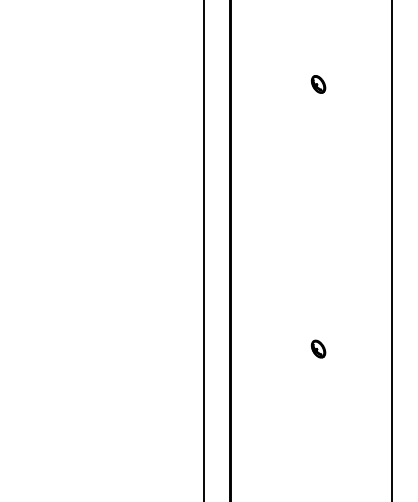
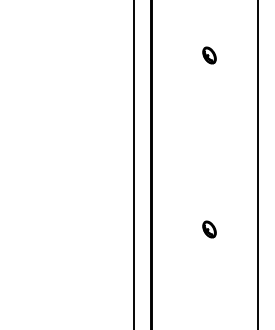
part: (318, 84) -> (209, 55), size x1.43
part: (318, 349) -> (209, 229), size x1.43

